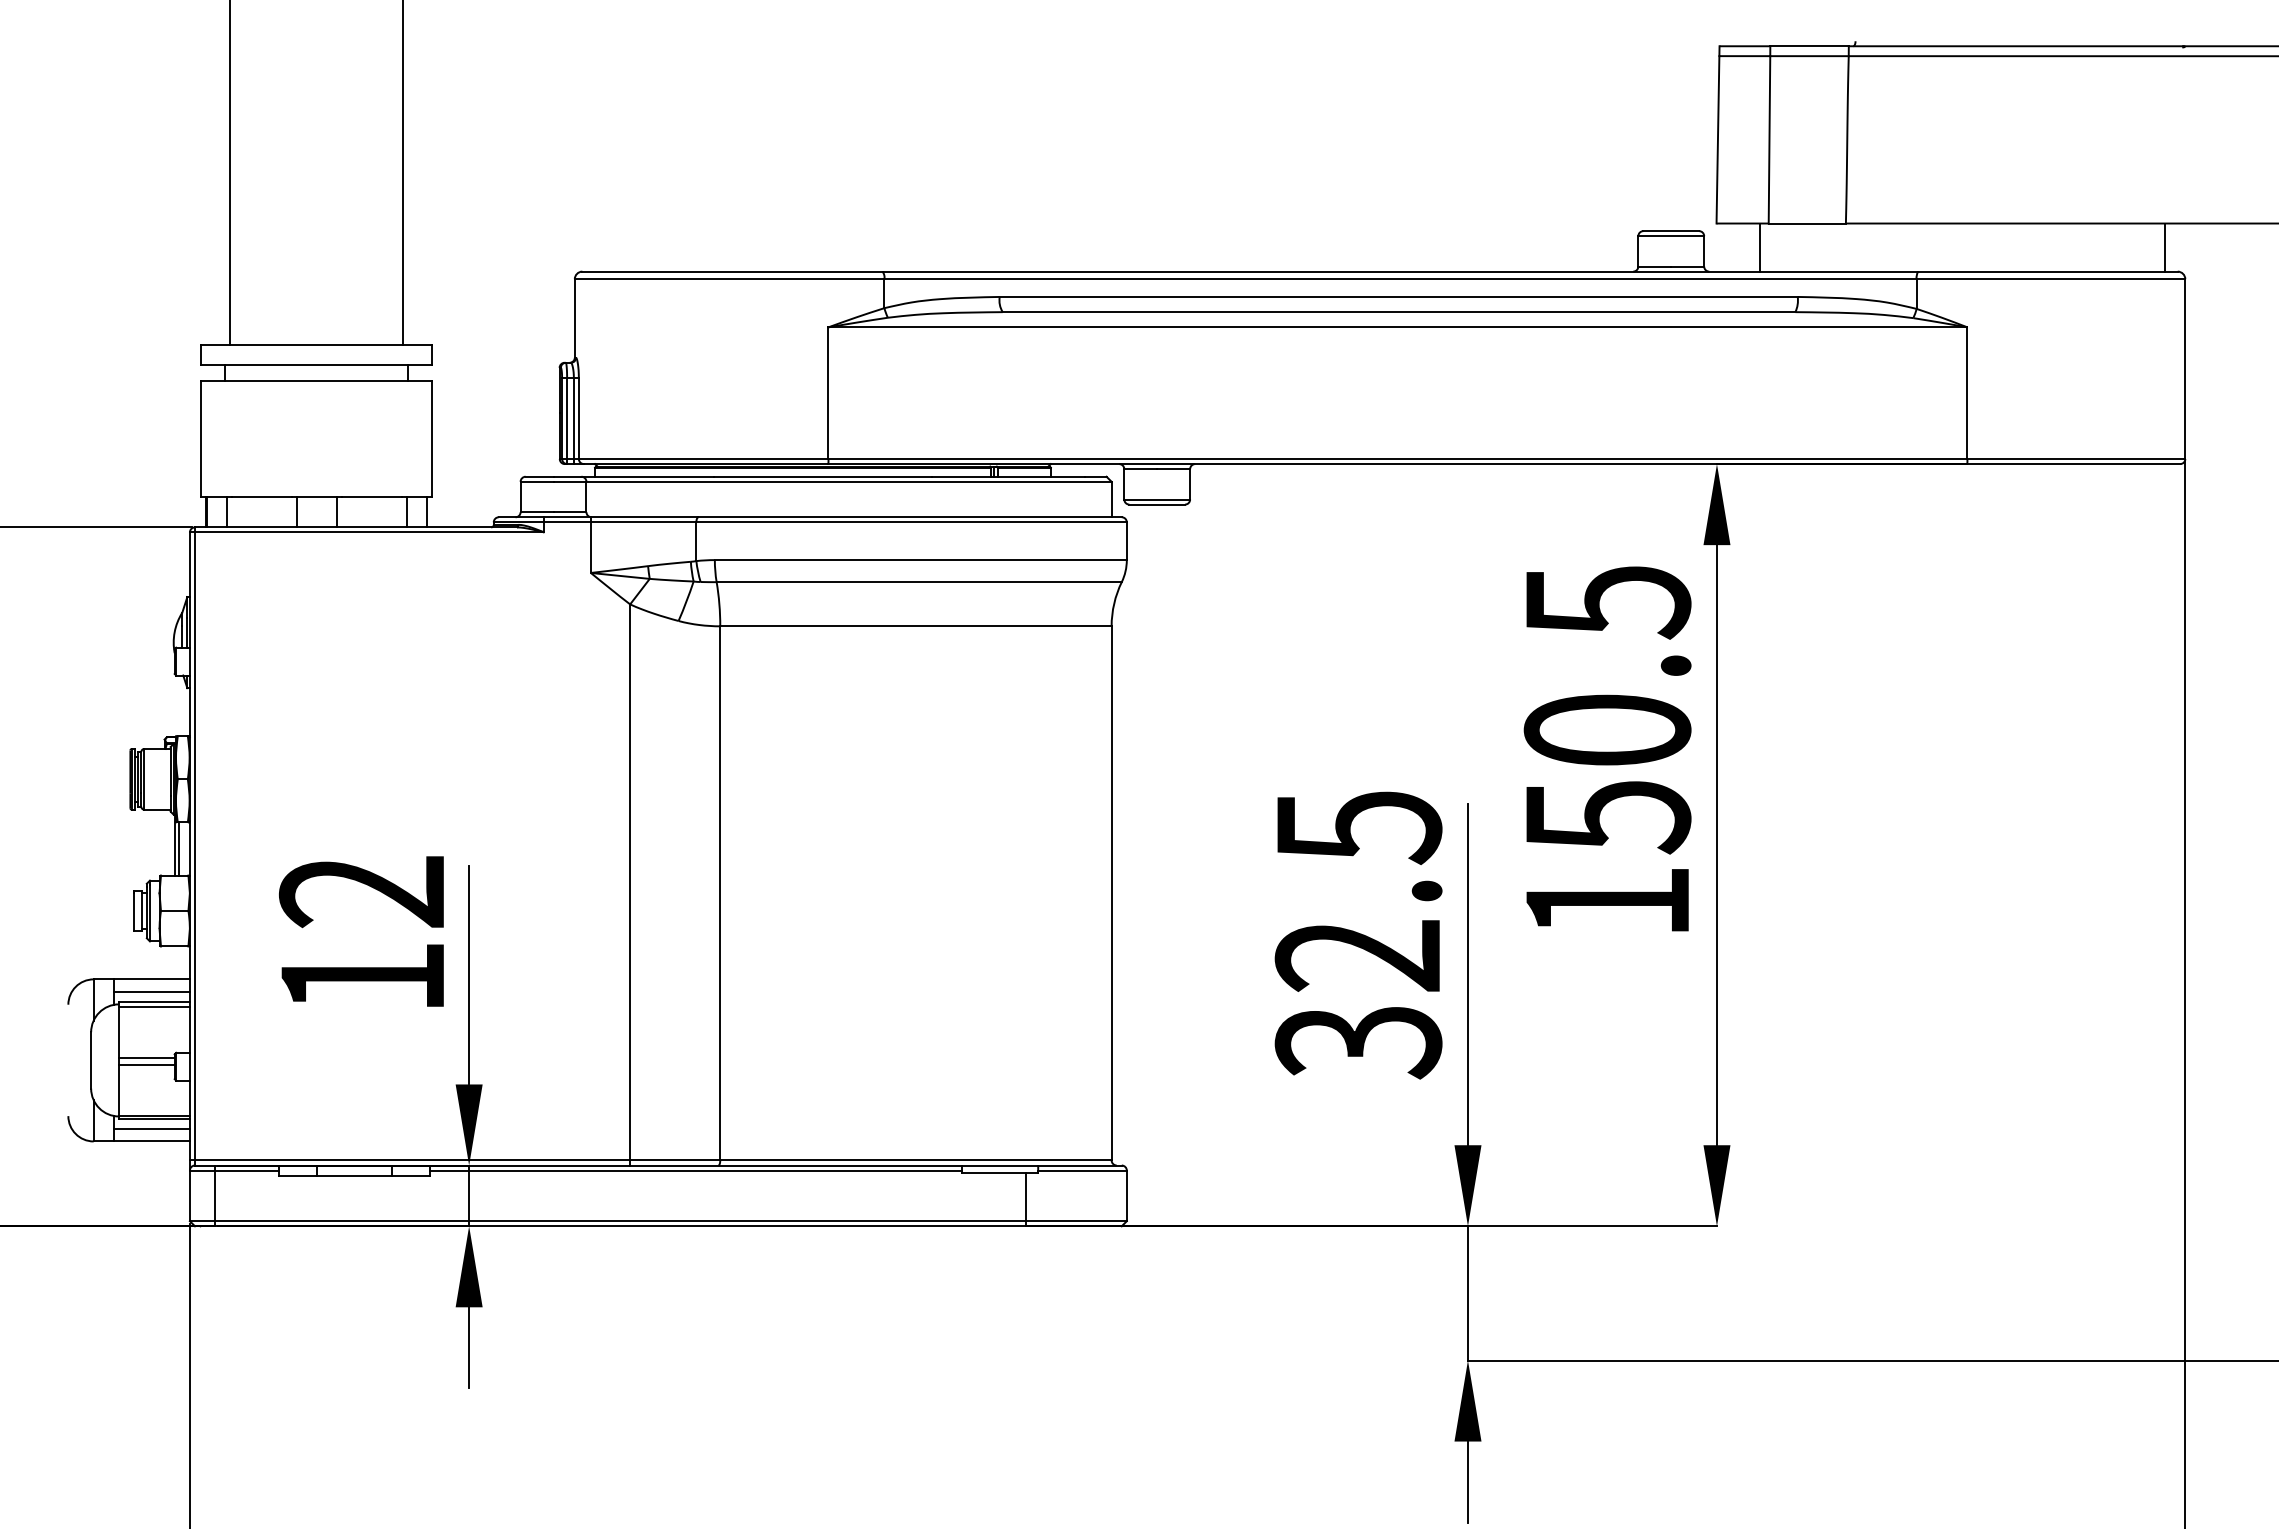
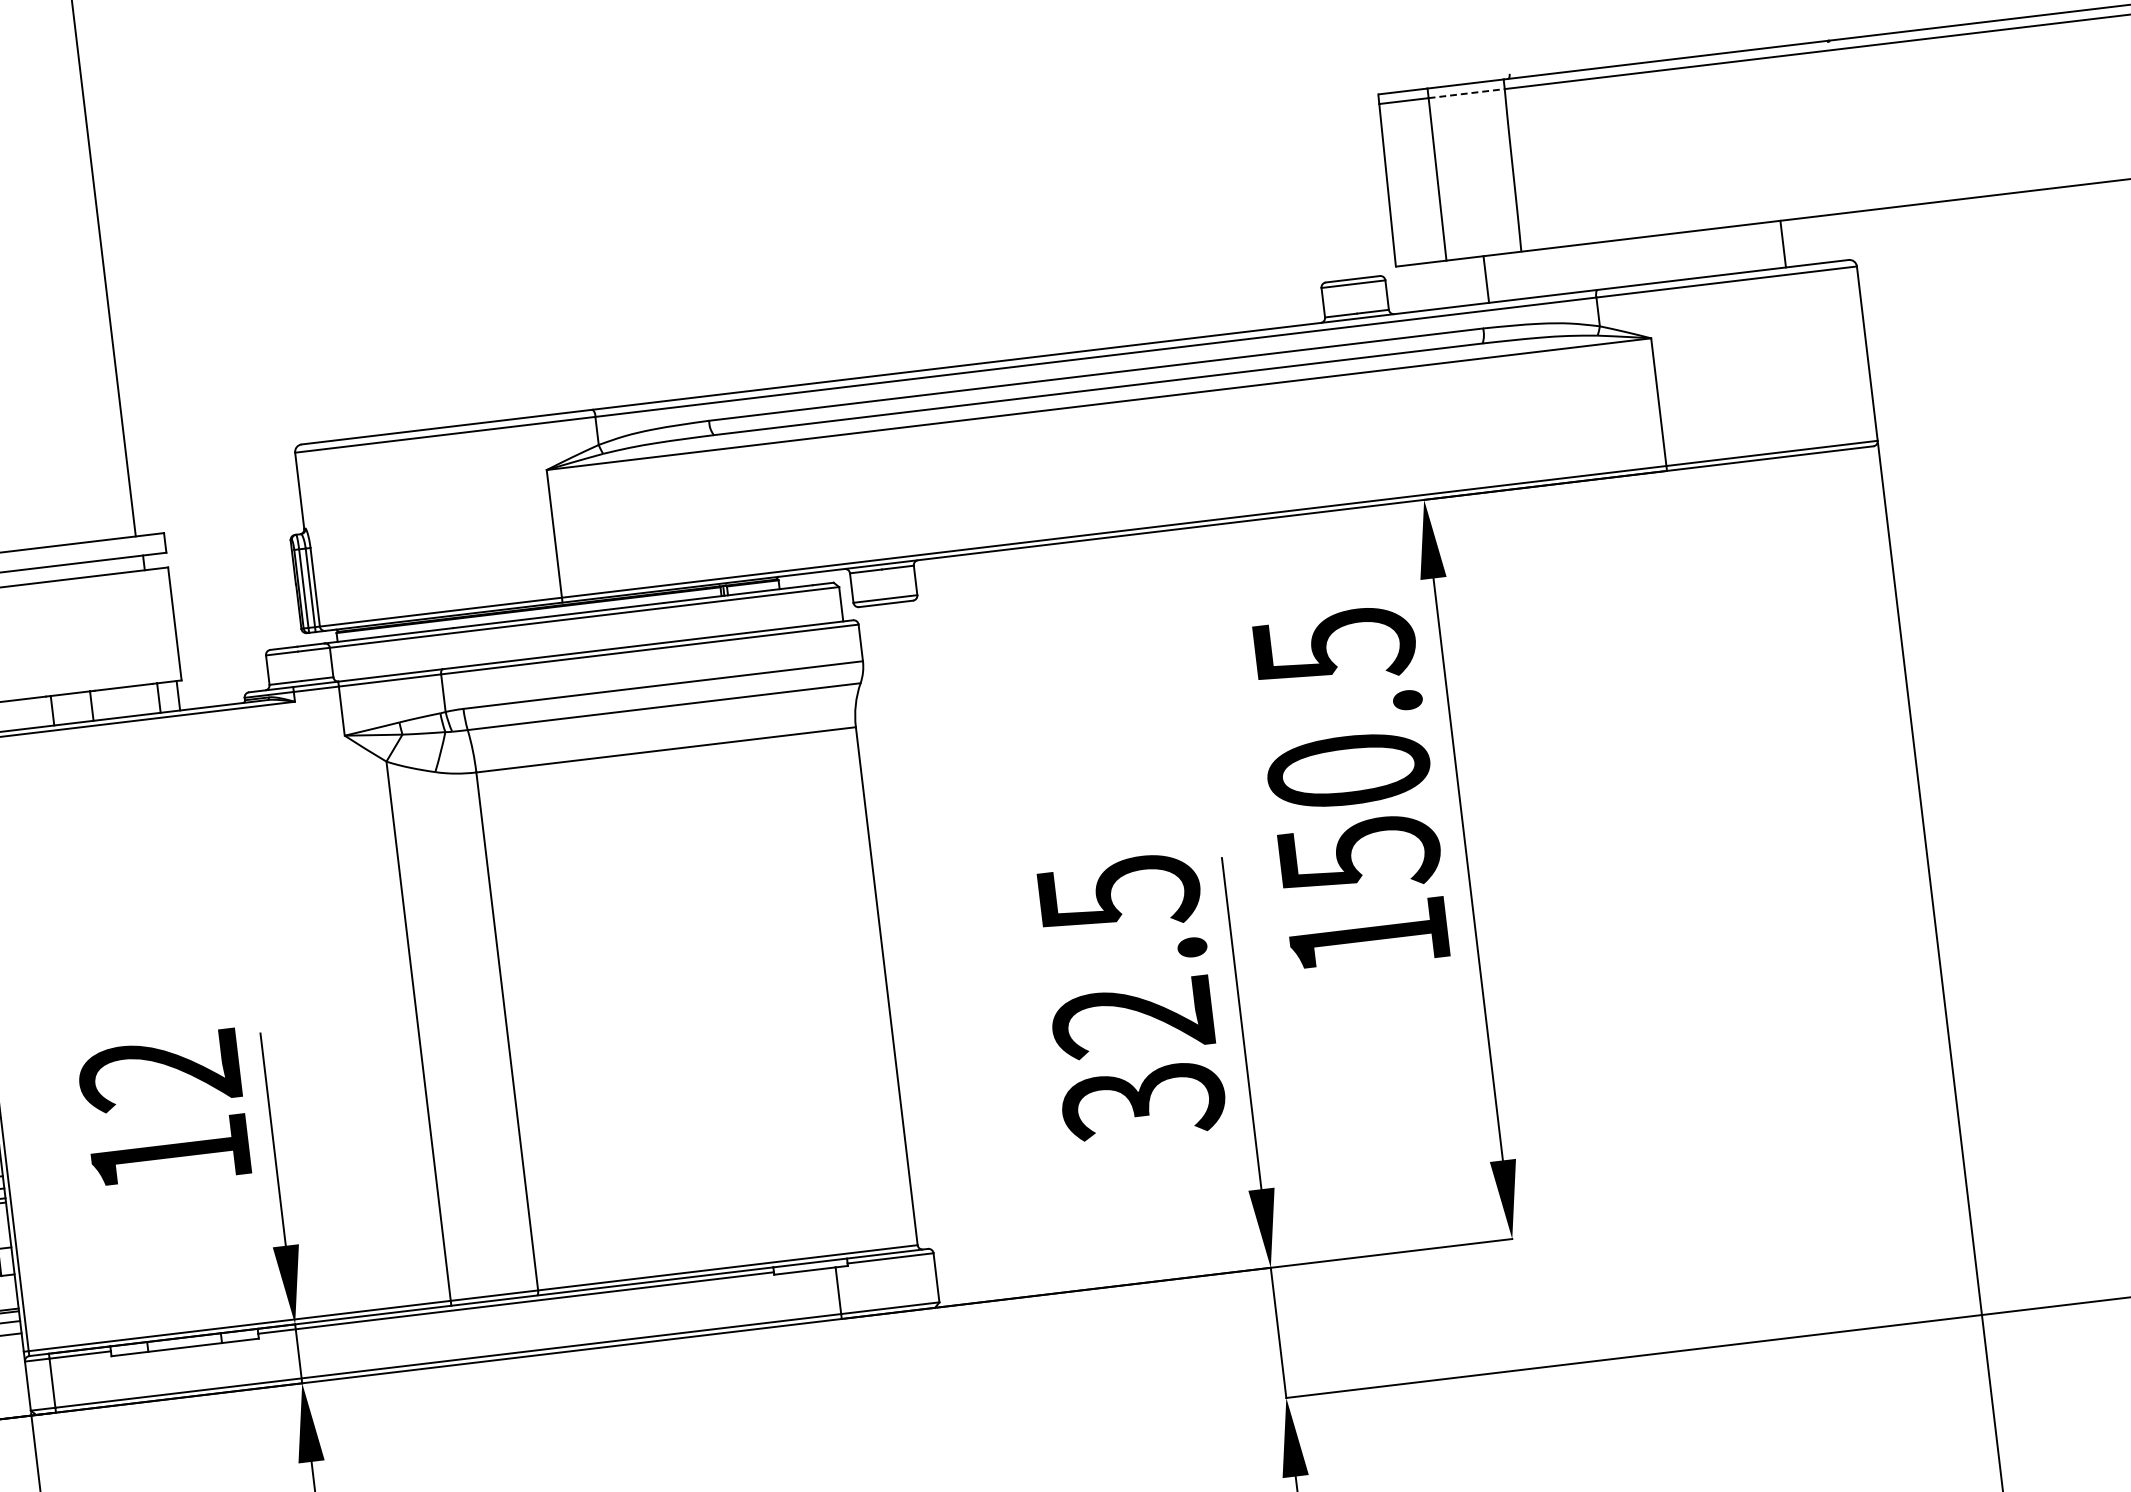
line: (1810, 56) -> (1467, 93), solid -> dashed
line: (1759, 247) -> (1485, 279), moved
line: (2165, 247) -> (1783, 244), moved

